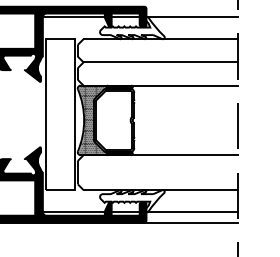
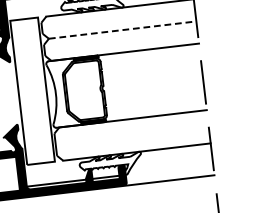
line: (161, 62) -> (123, 30), solid -> dashed
hatch: (91, 120) -> (63, 93), removed
line: (192, 212) -> (169, 169), removed

